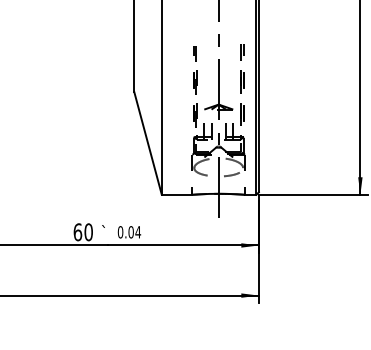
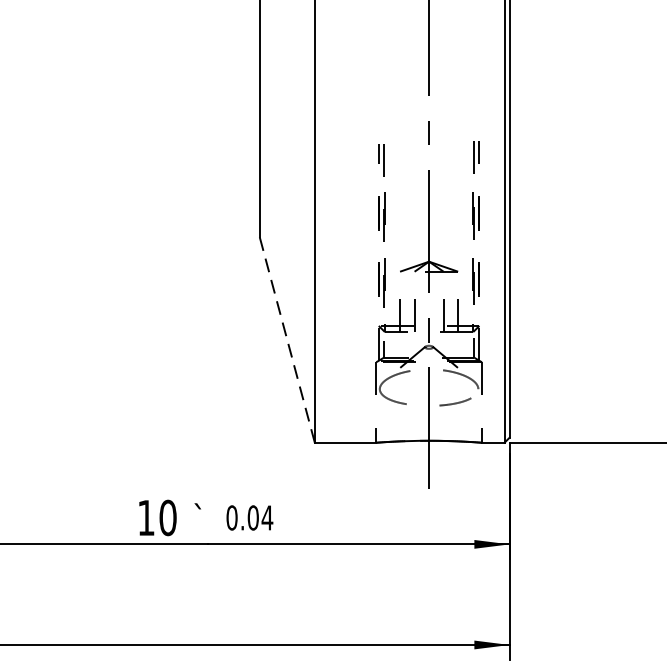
line: (147, 142) -> (286, 337), solid -> dashed
text: (77, 232) -> (145, 518), 60 -> 10

